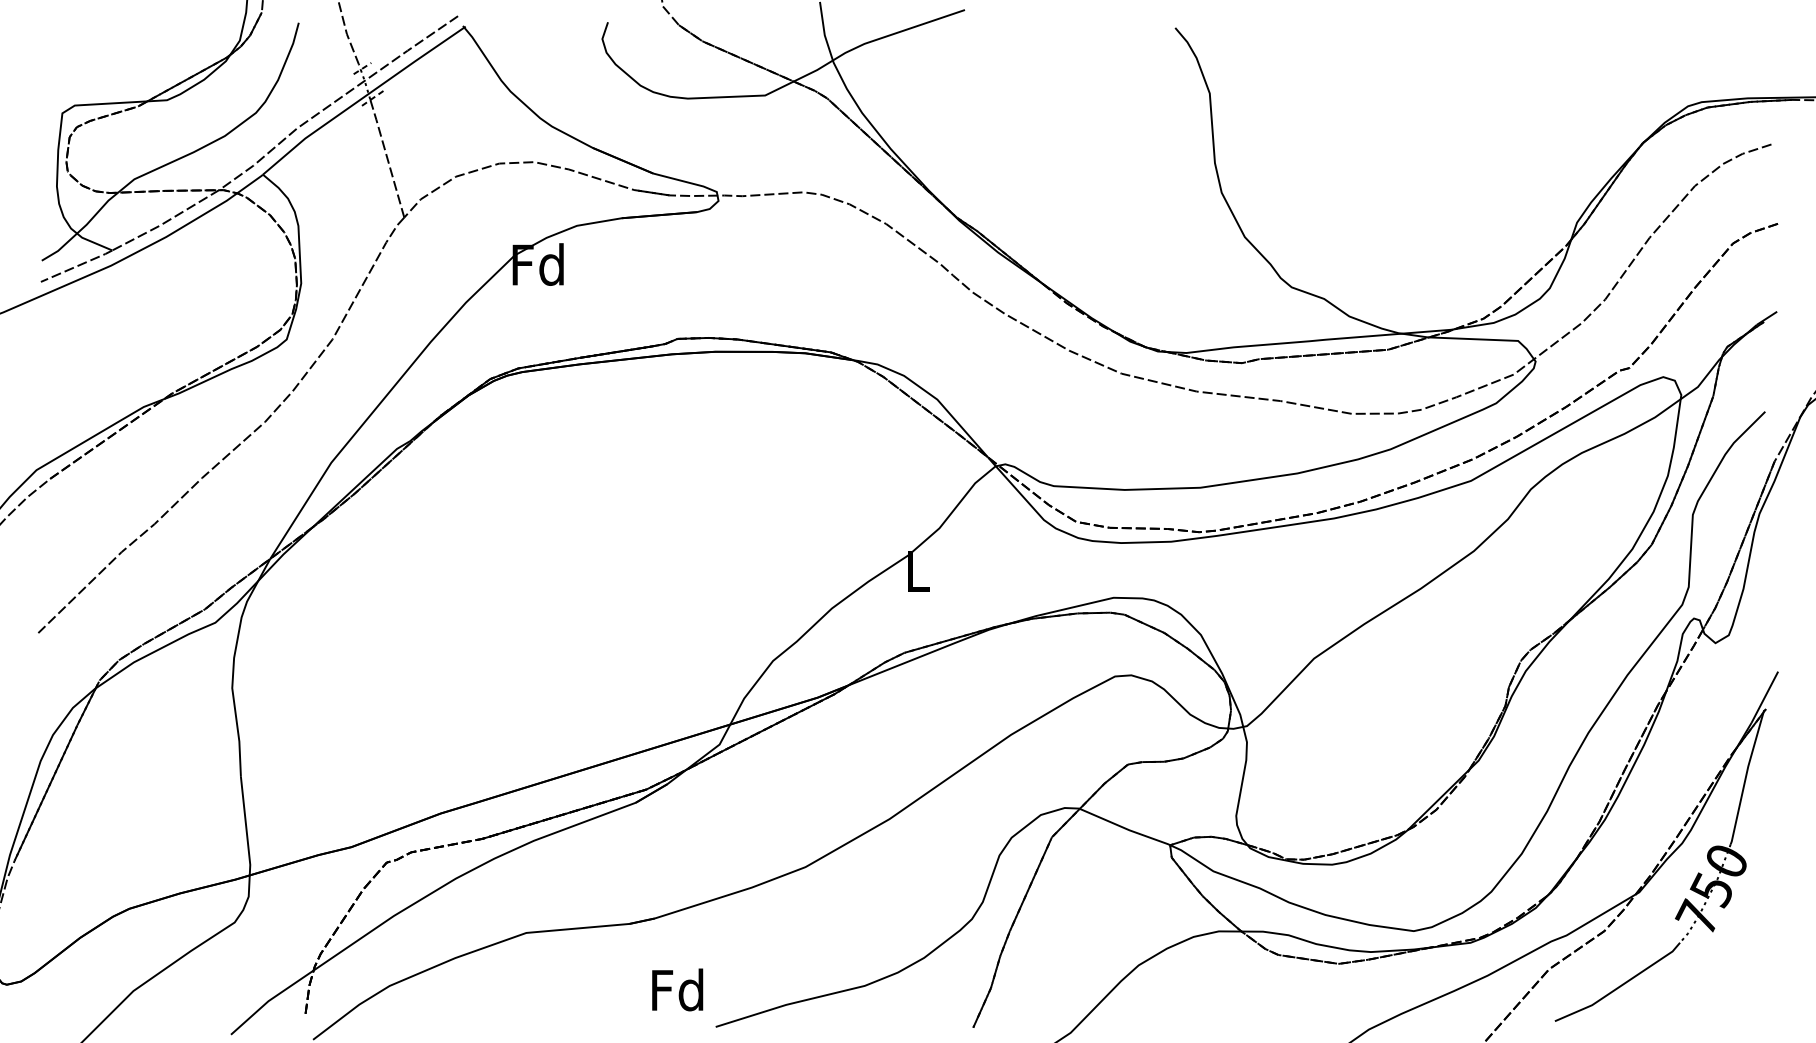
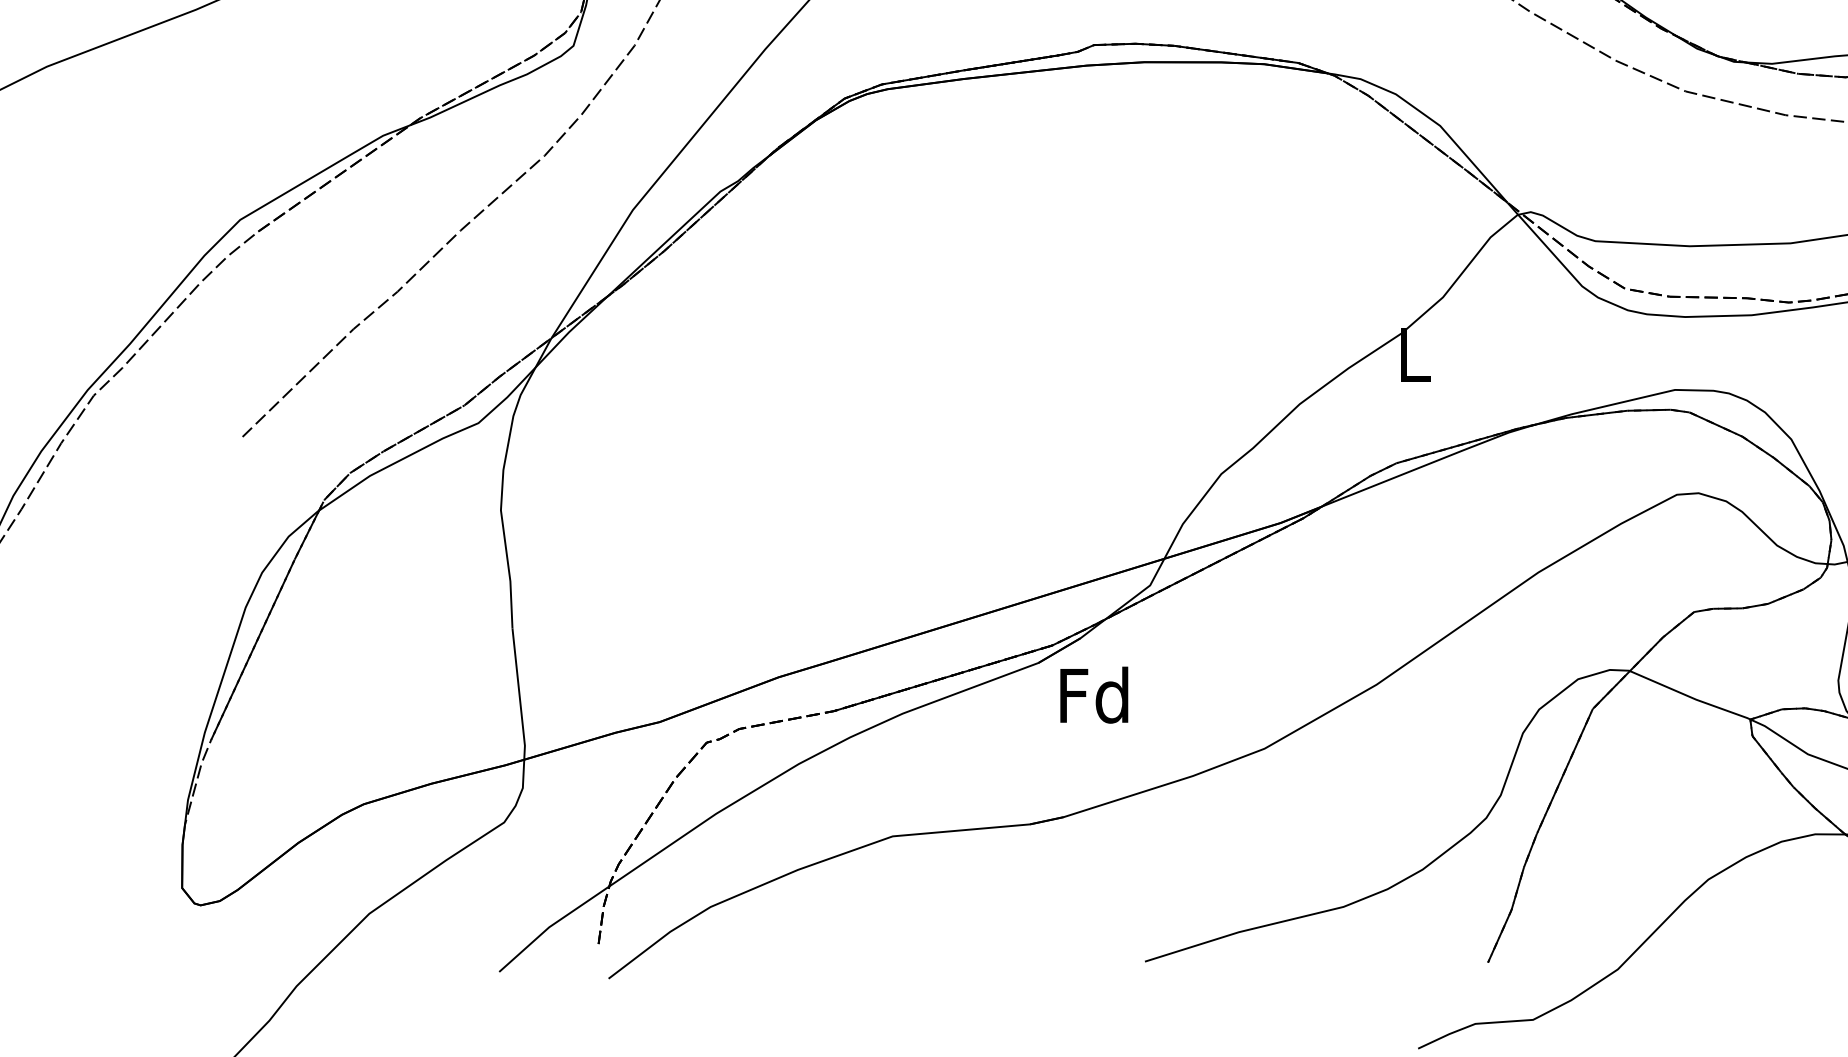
text: (677, 989) -> (1094, 694), moved

